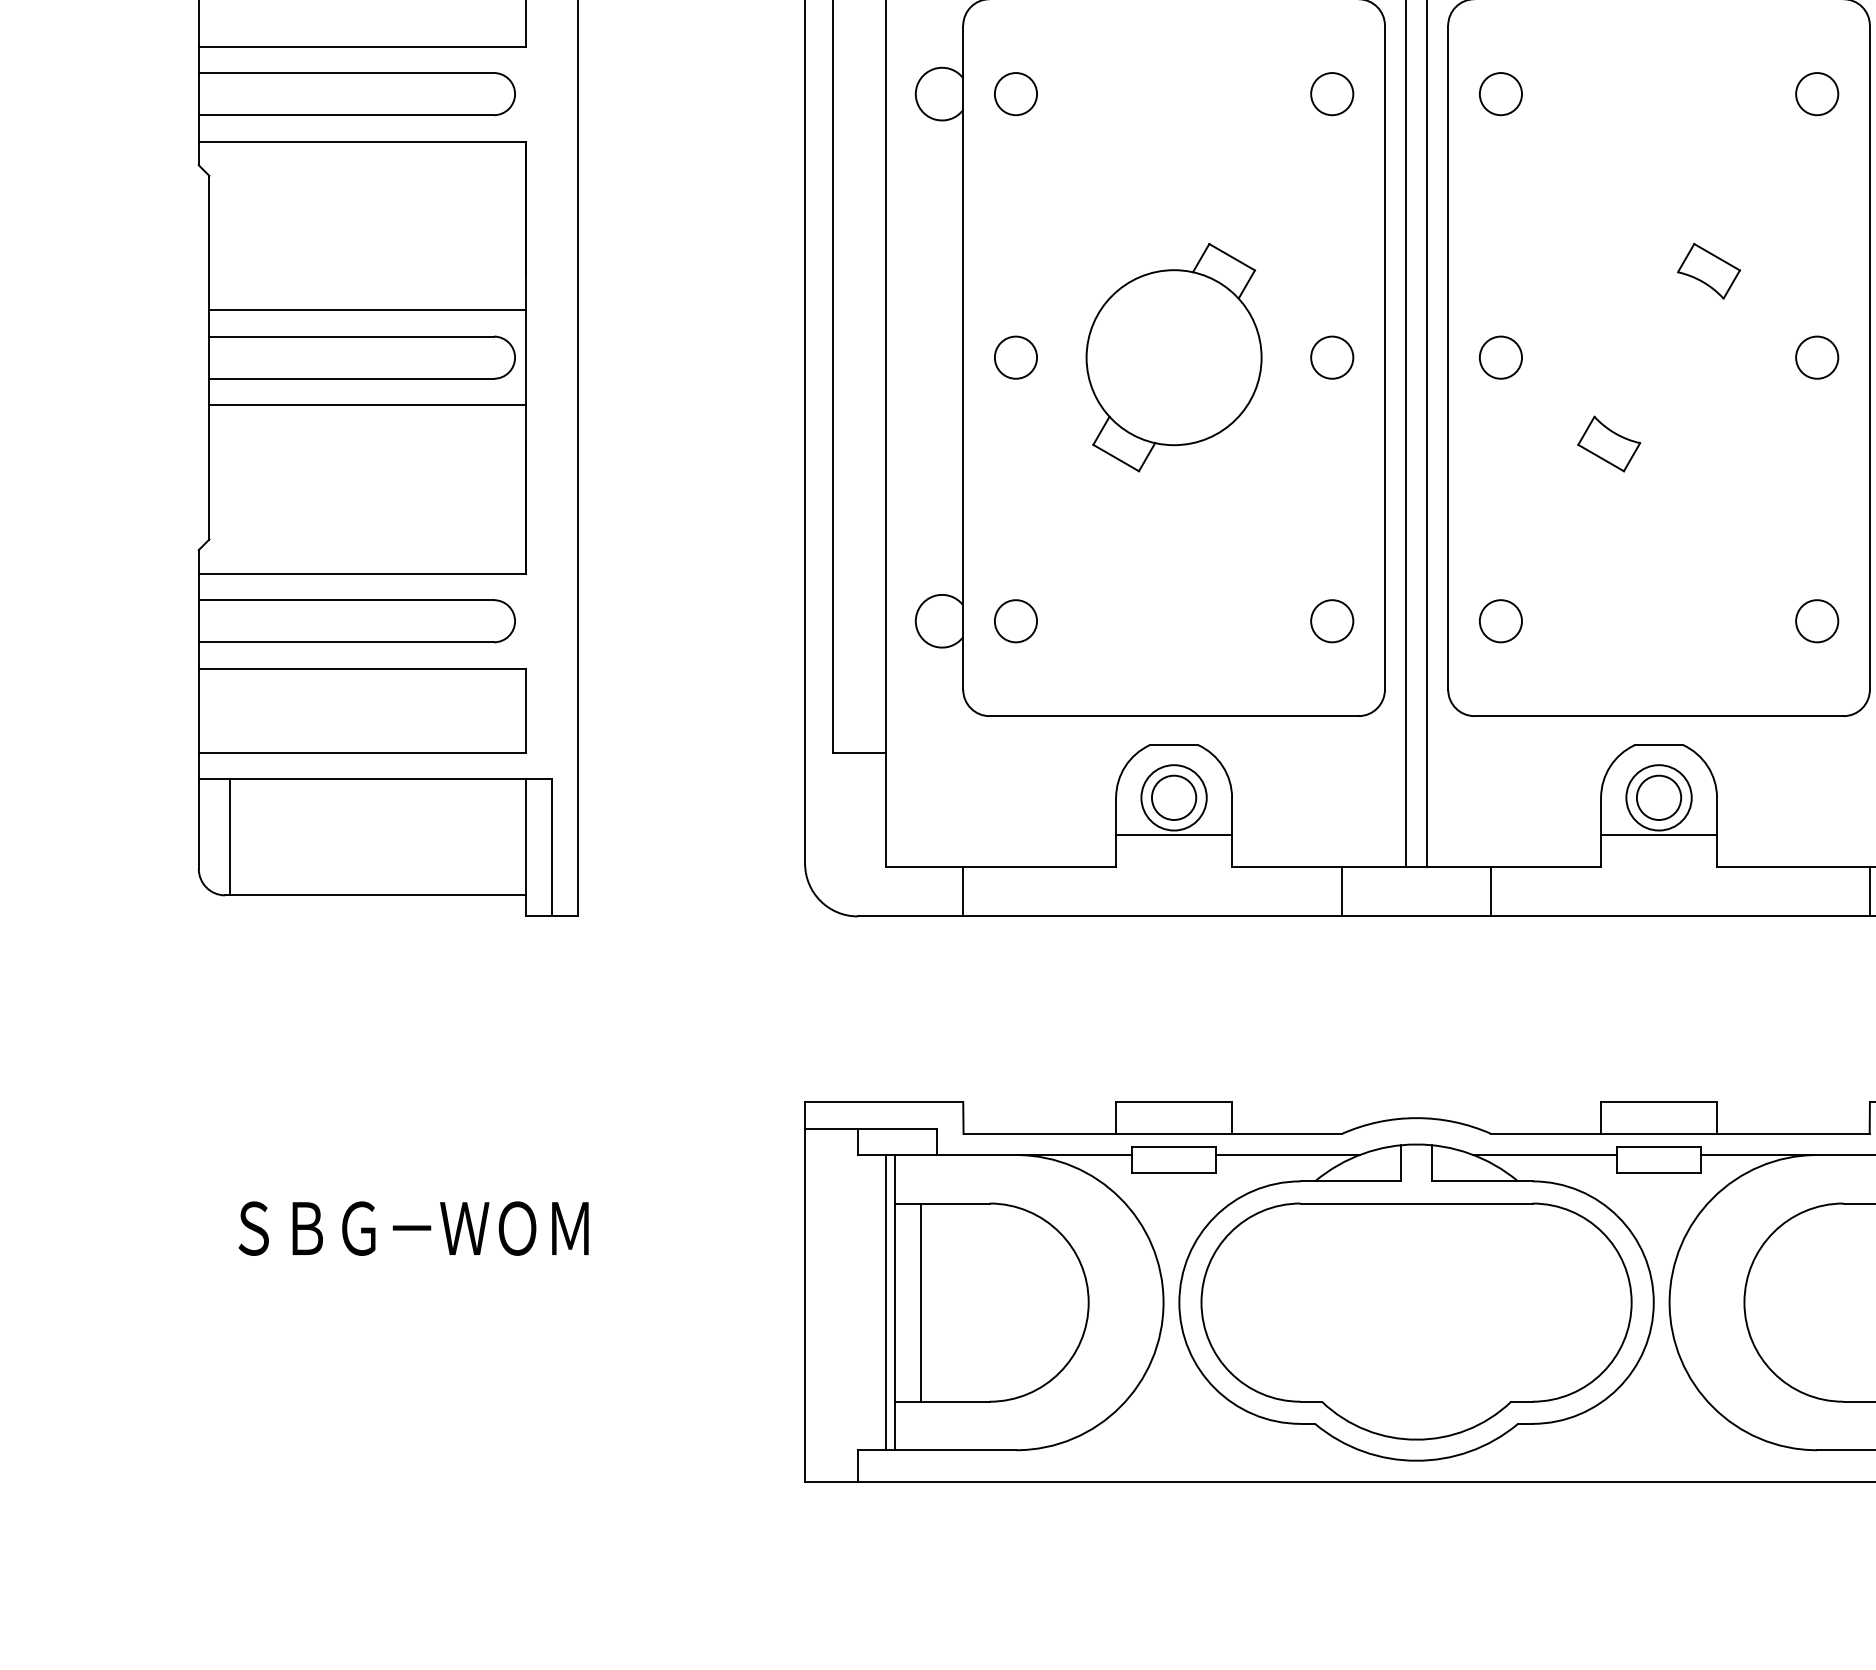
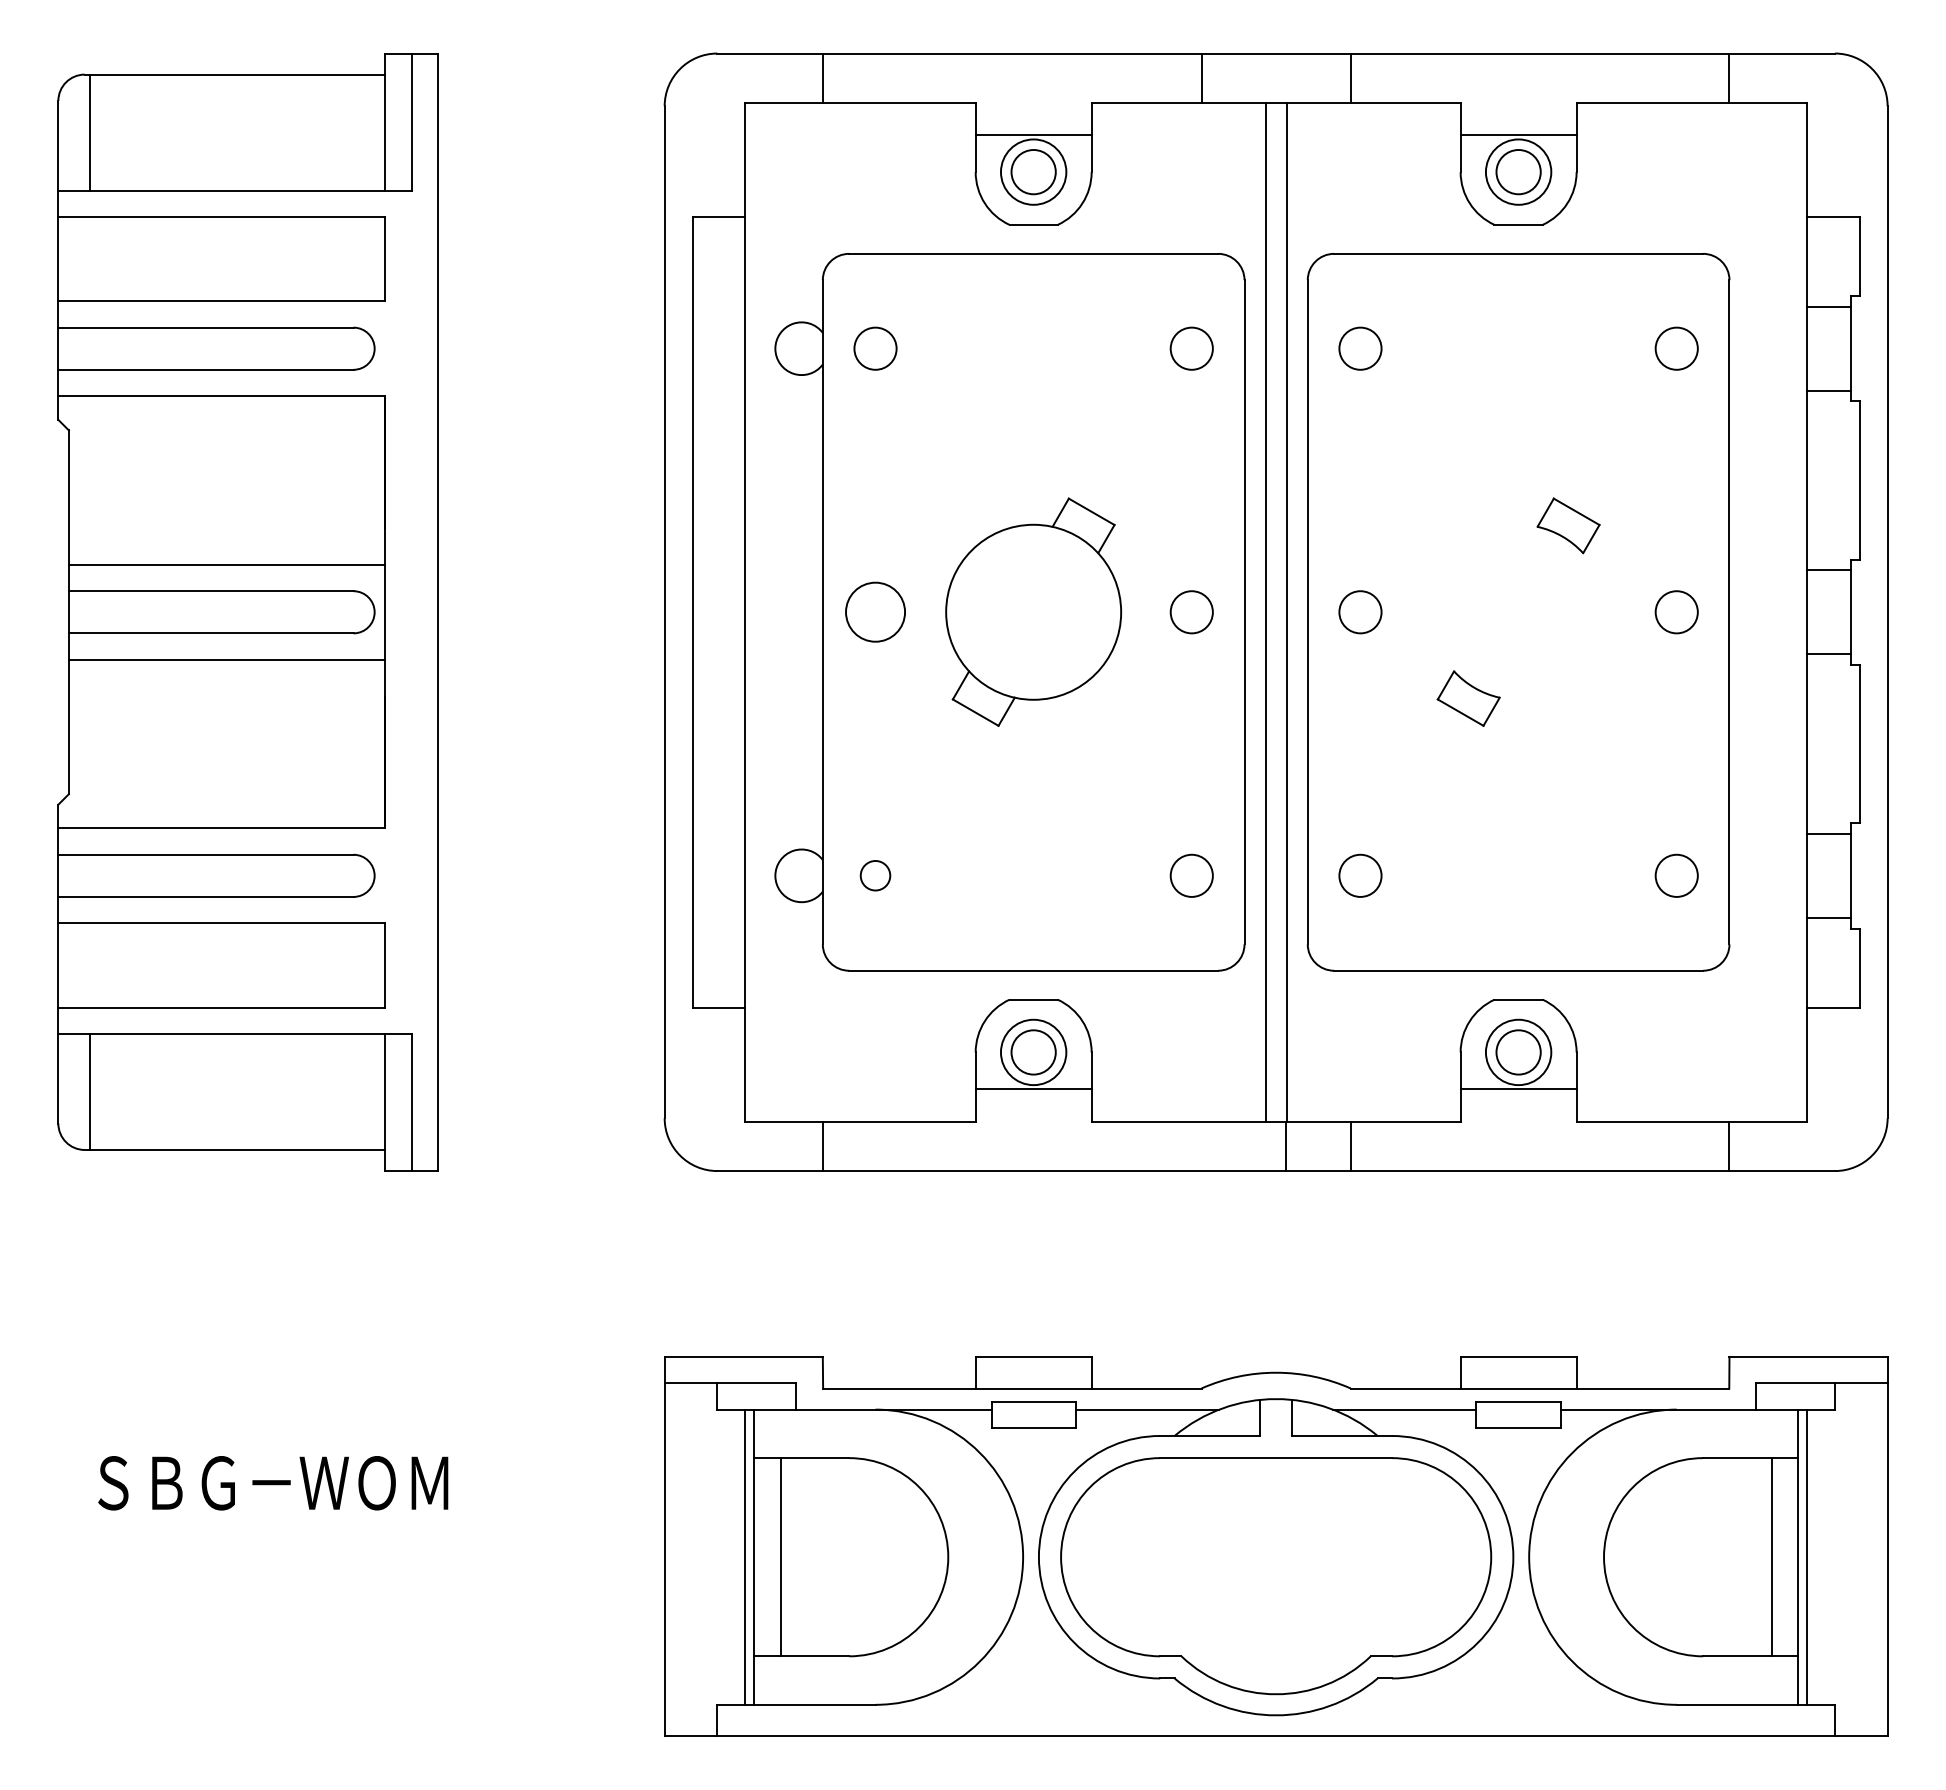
circle: (1015, 357) -> (875, 612), size x1.4
circle: (1015, 620) -> (875, 875), size x0.7
line: (1341, 891) -> (1285, 1146), moved

